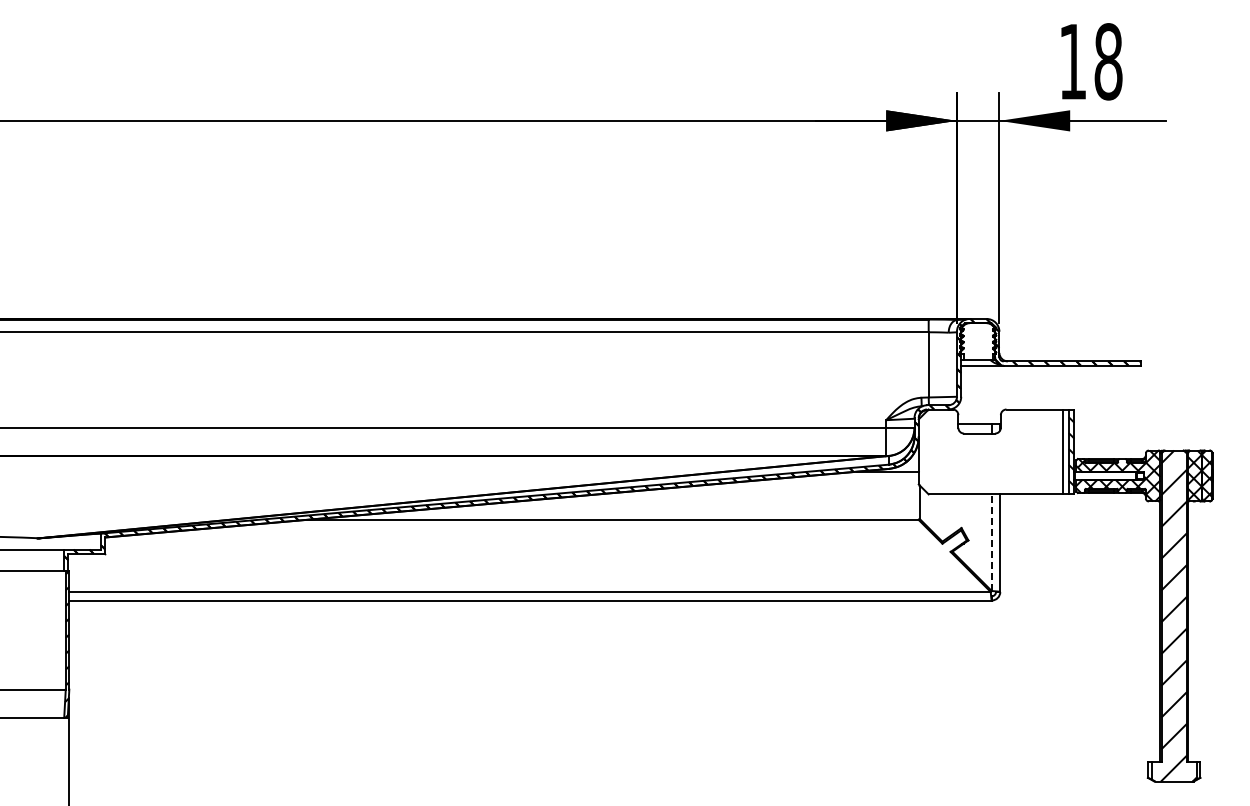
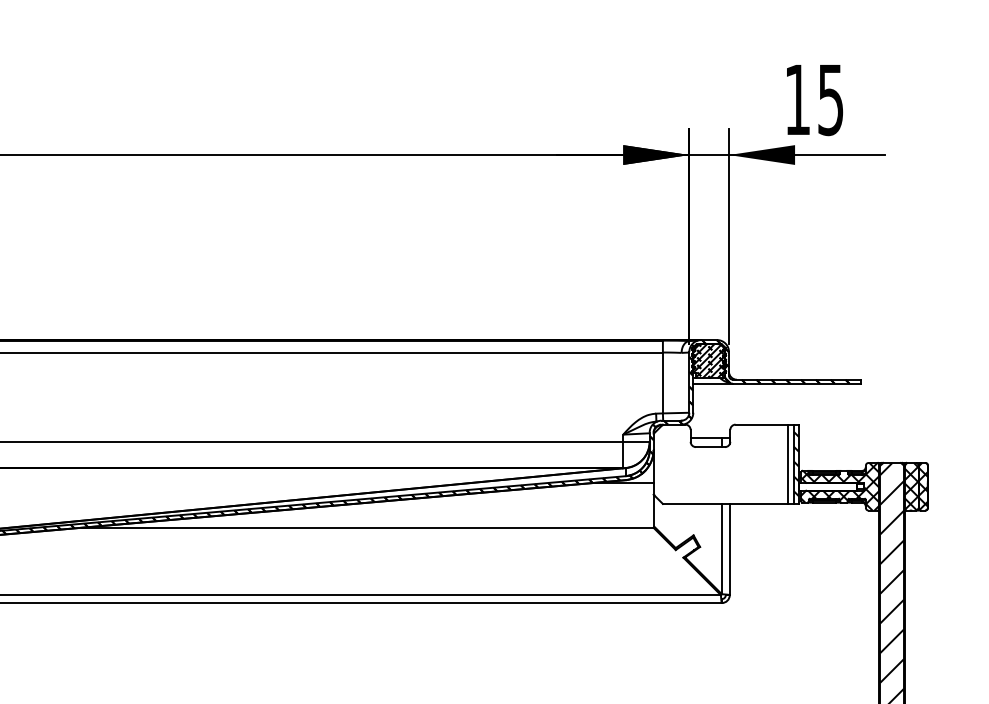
text: (1108, 61) -> (830, 99), 18 -> 15
hatch: (978, 341) -> (709, 361), added
line: (991, 542) -> (721, 548), dashed -> solid

